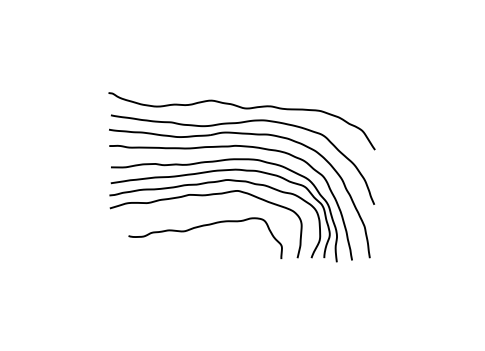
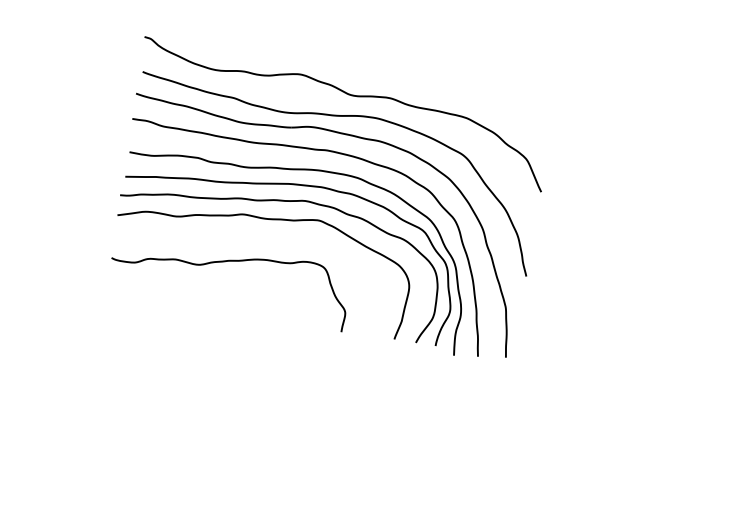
curve: (205, 226) -> (232, 262), moved

